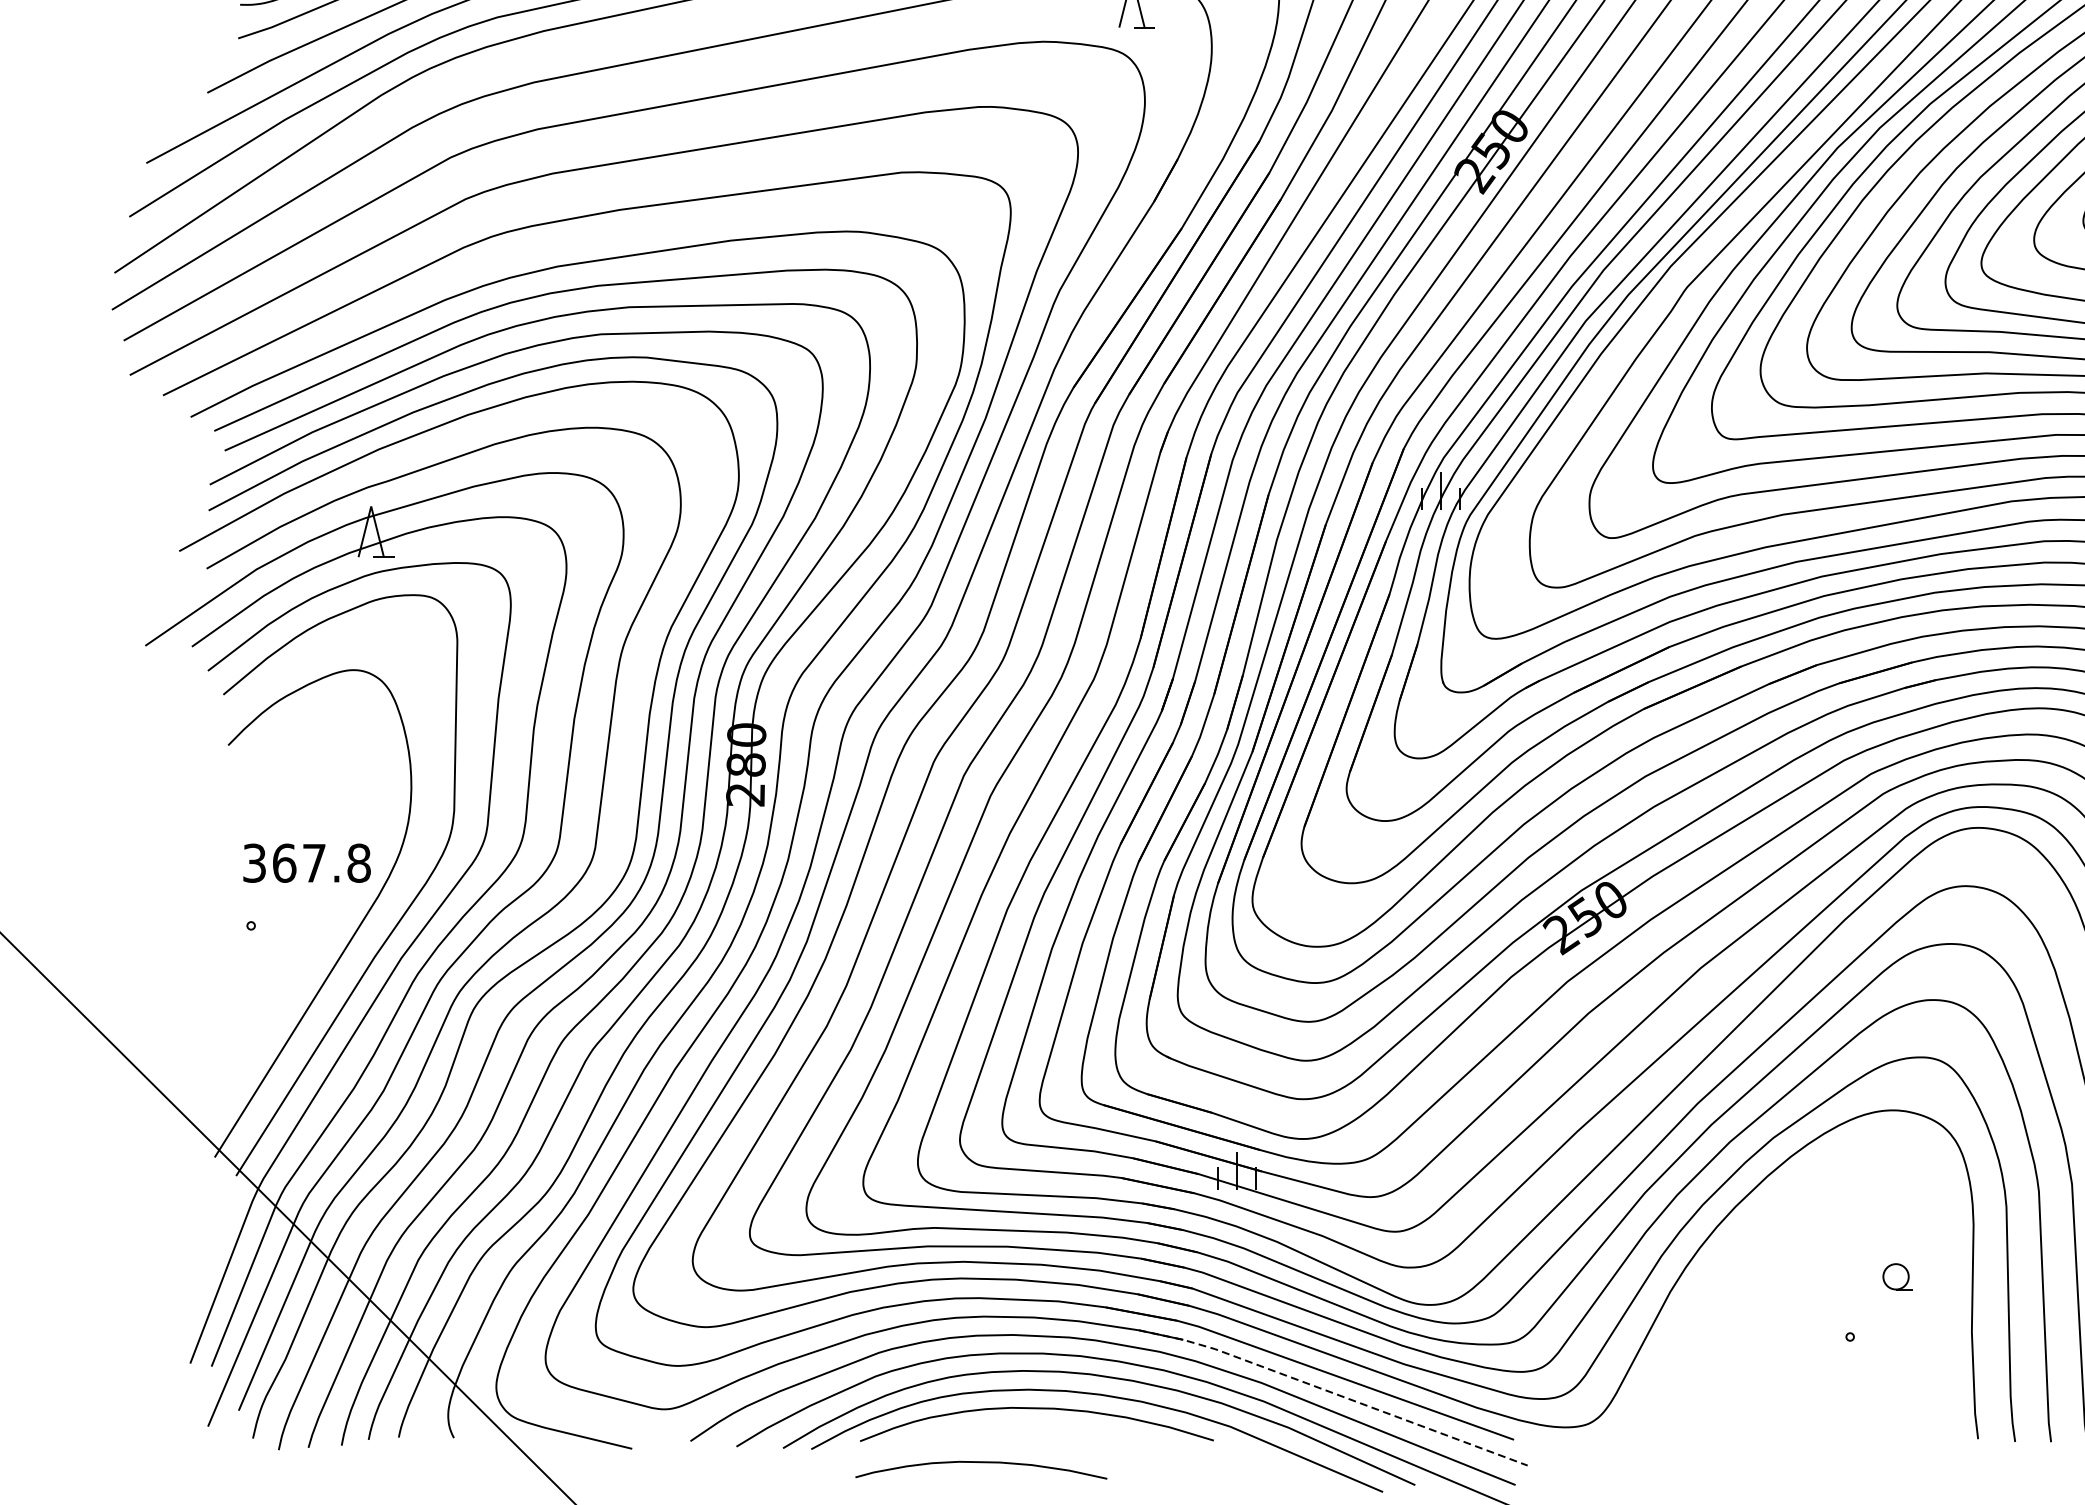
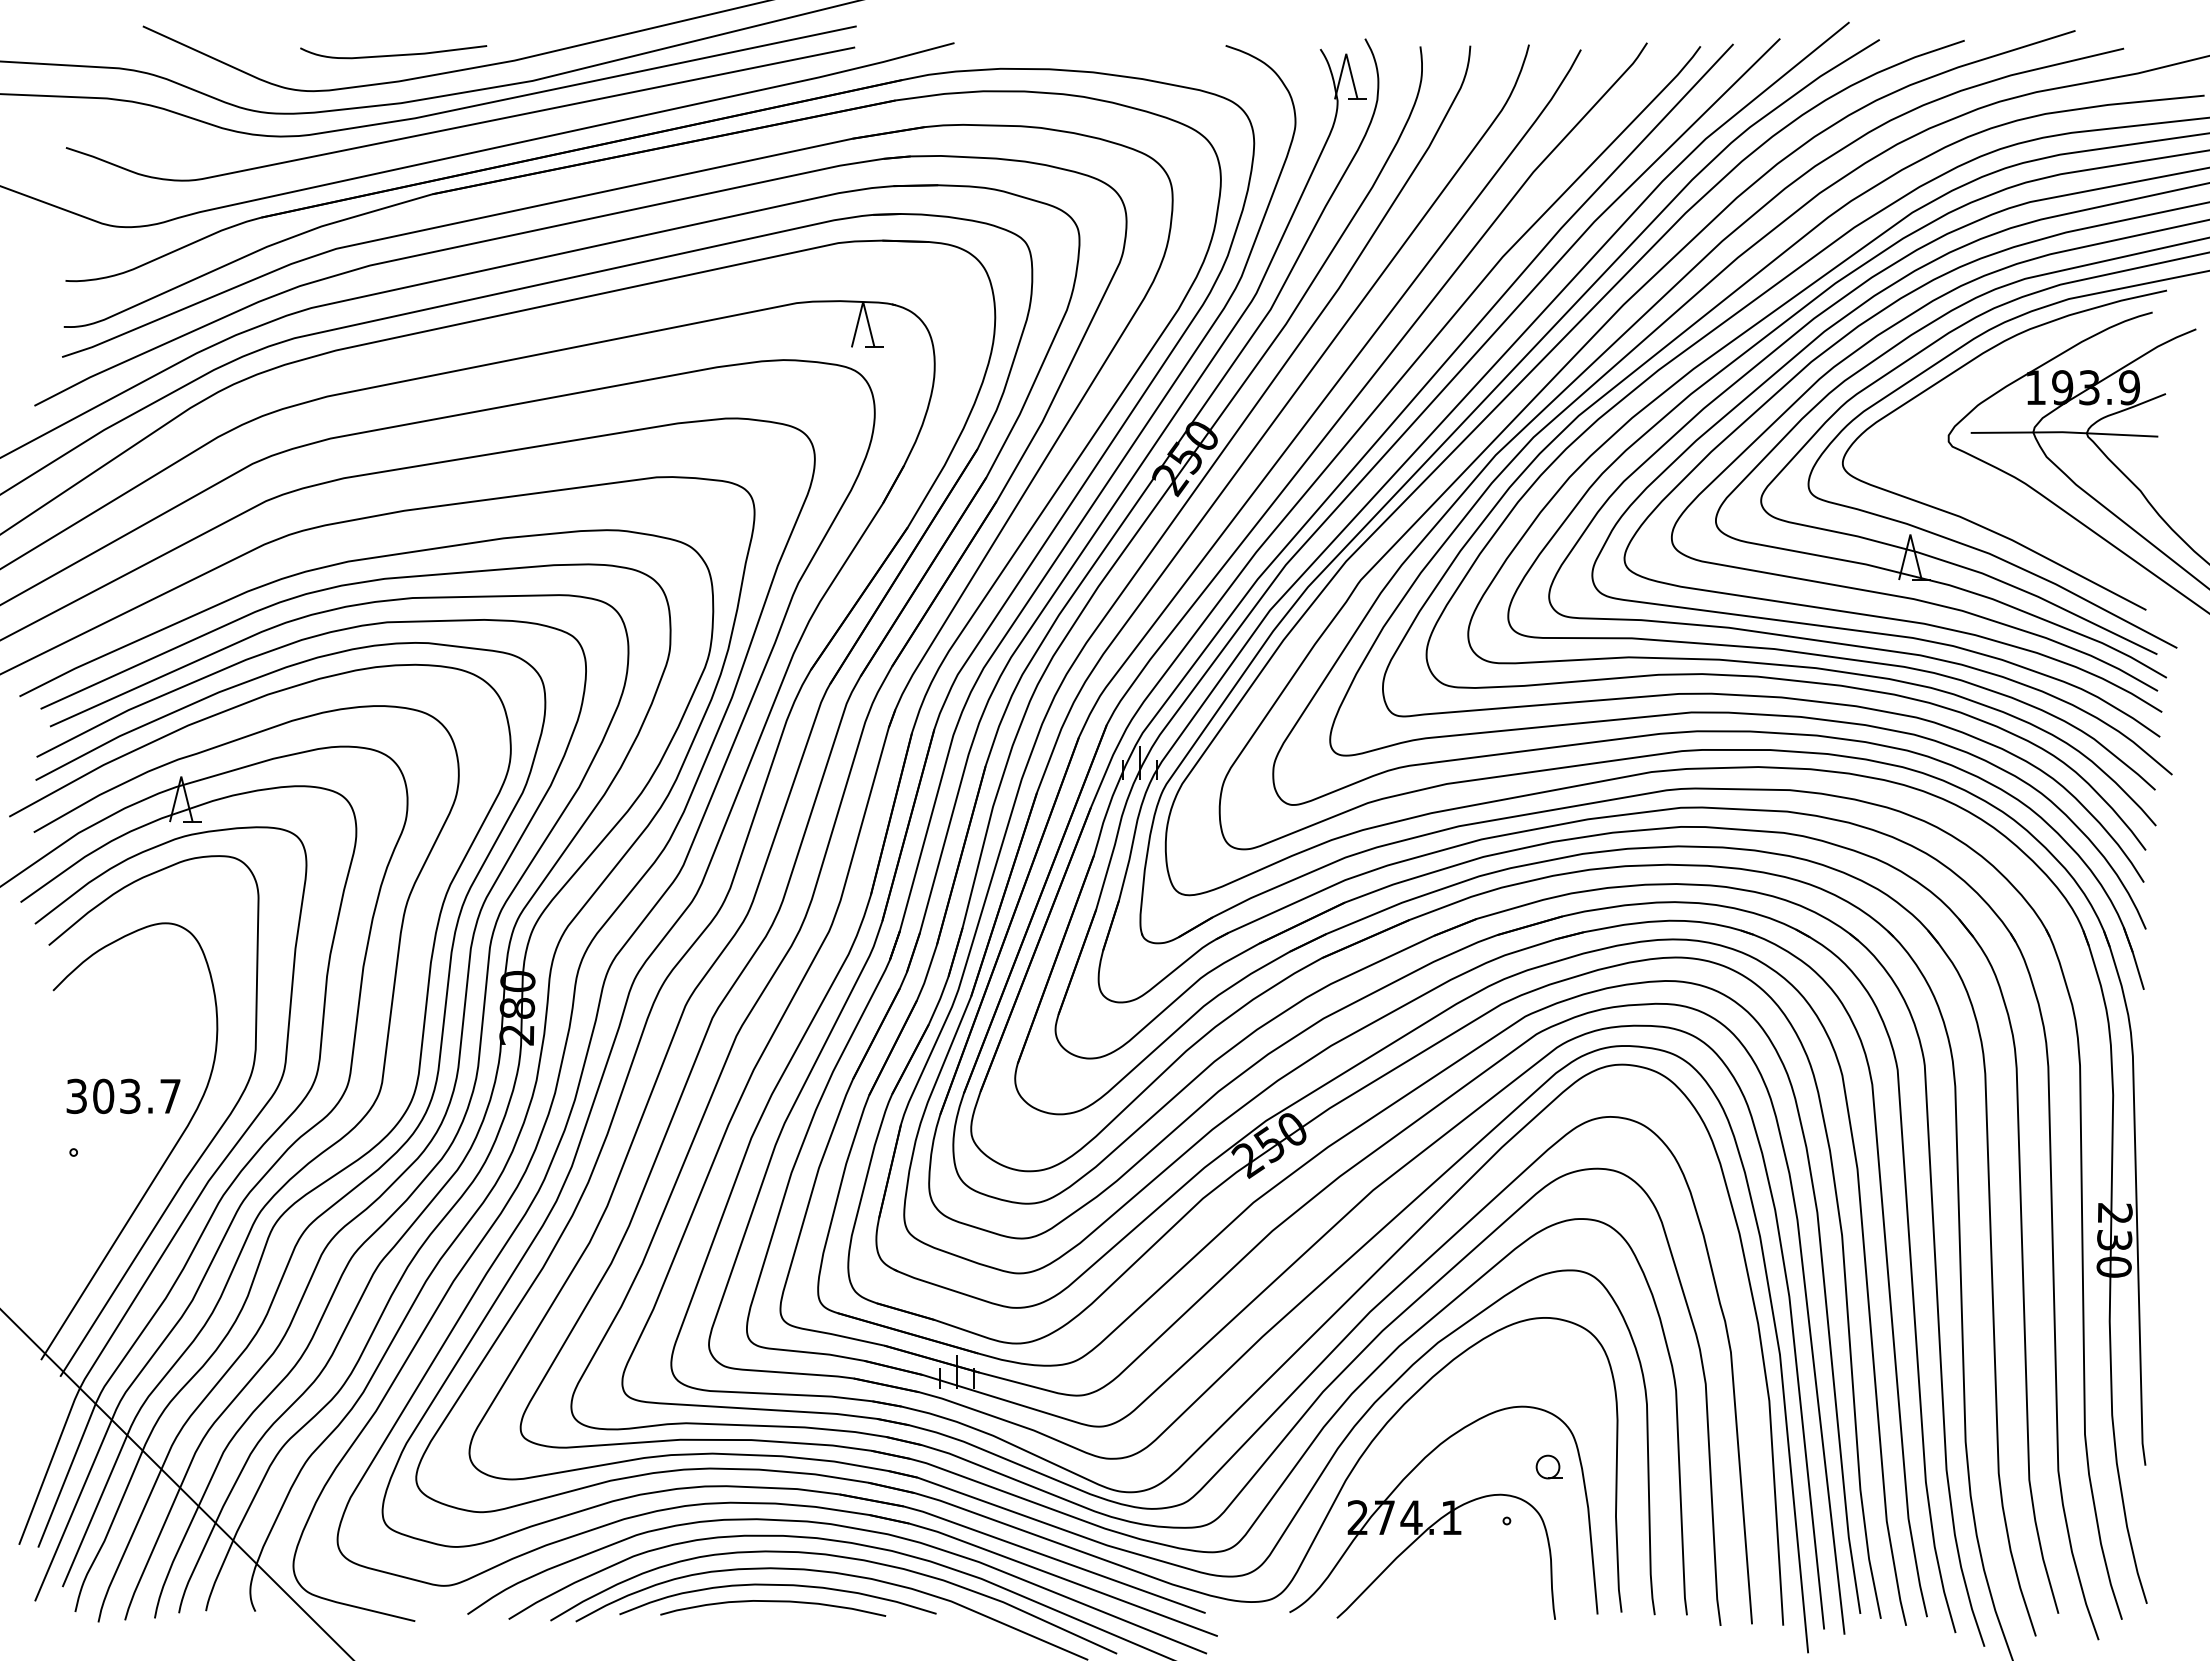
text: (322, 863) -> (137, 1096), 367.8 -> 303.7
part: (1779, 1327) -> (1443, 1512), added
line: (1334, 1393) -> (1044, 1571), dashed -> solid
curve: (981, 1463) -> (773, 1602), moved

